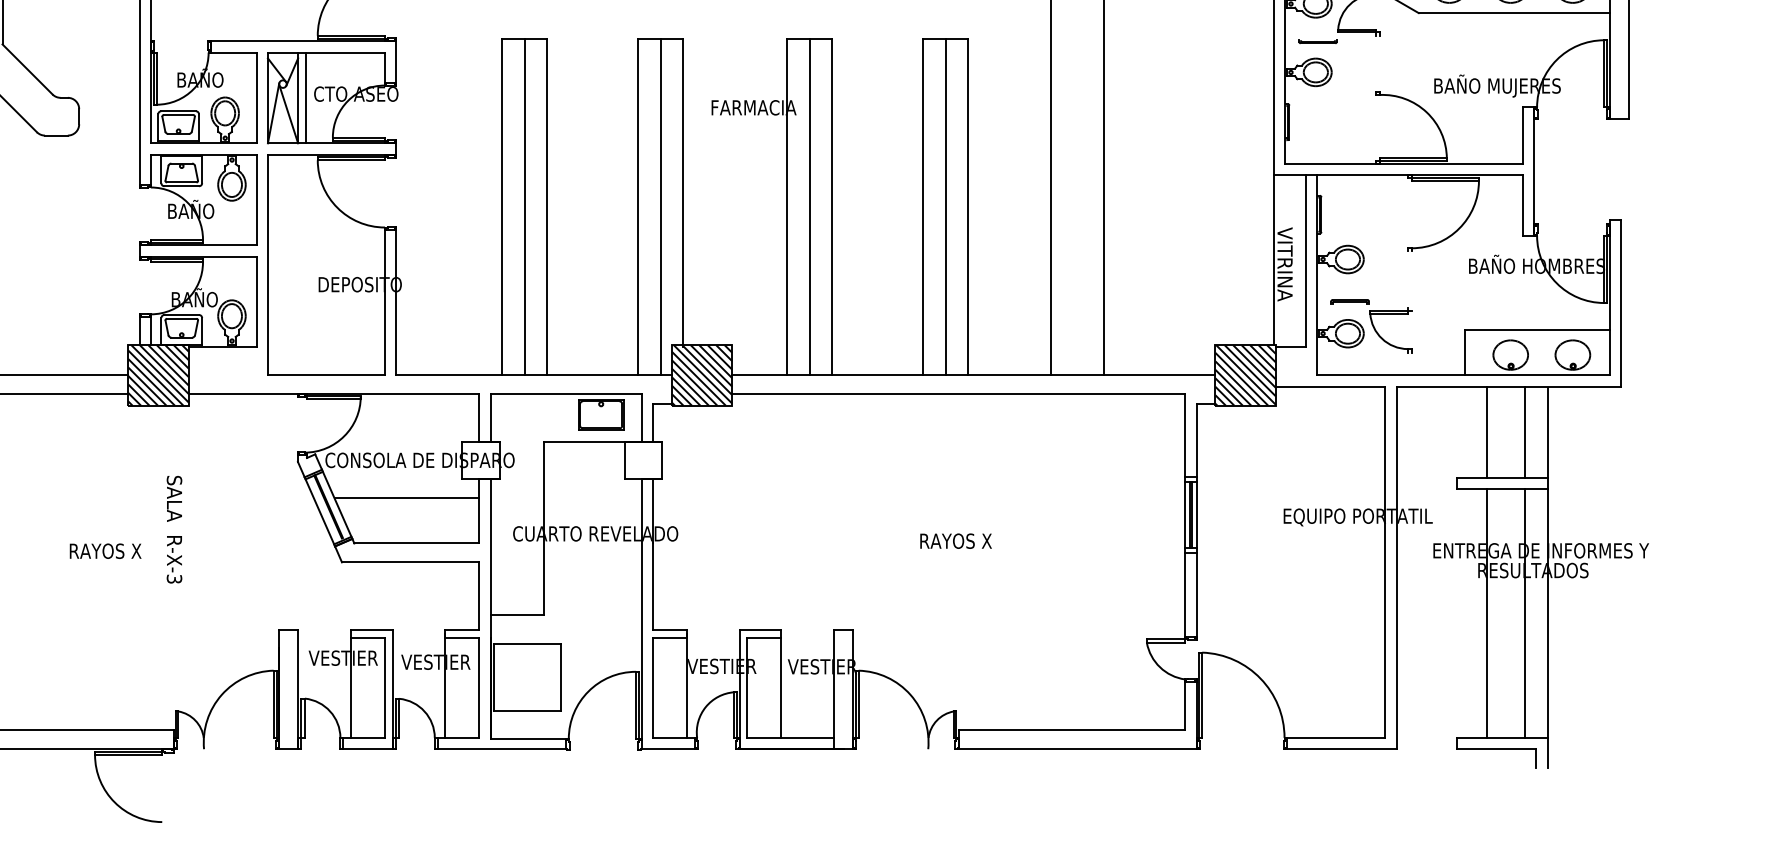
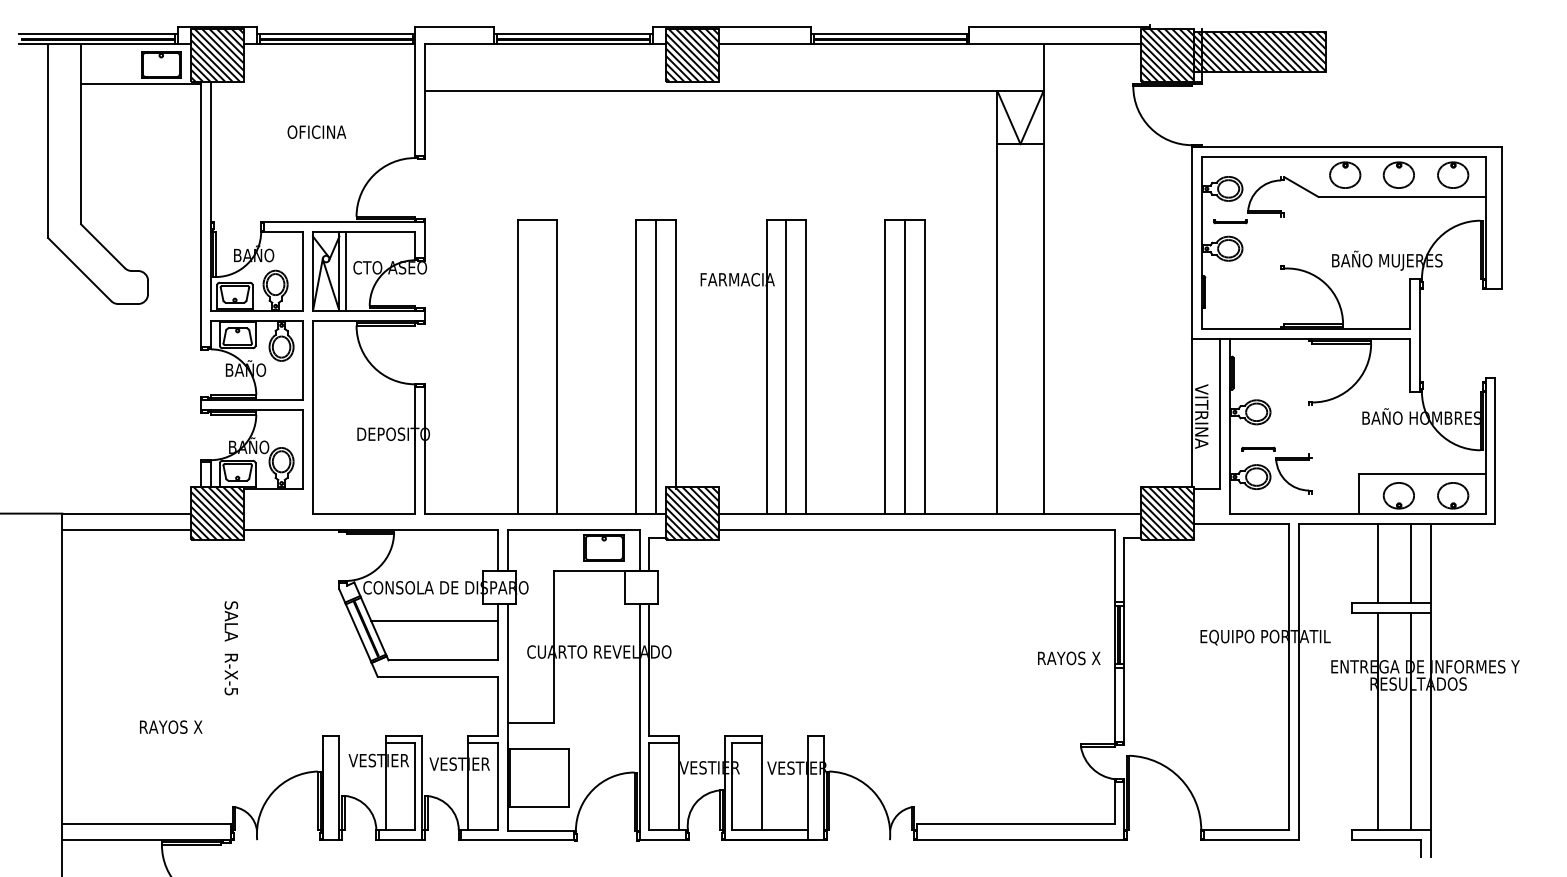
line: (524, 207) -> (537, 366), removed
text: (956, 541) -> (1069, 658), moved
text: (105, 550) -> (171, 726), moved
text: (174, 579) -> (231, 691), R-X-3 -> R-X-5

